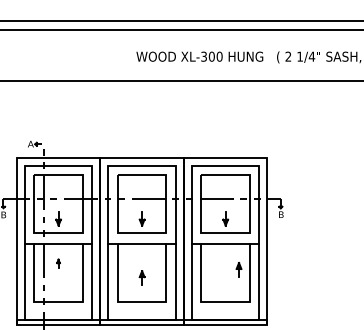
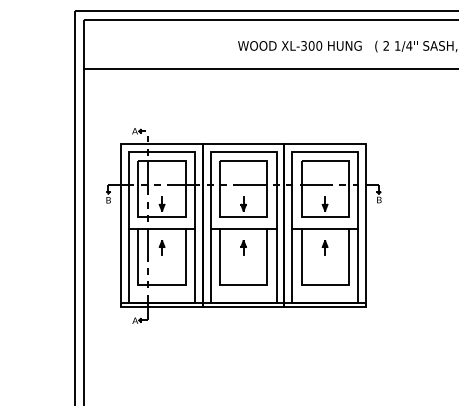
part: (57, 263) -> (161, 247), size x1.67
part: (238, 269) -> (324, 247), moved
part: (142, 277) -> (243, 247), moved

